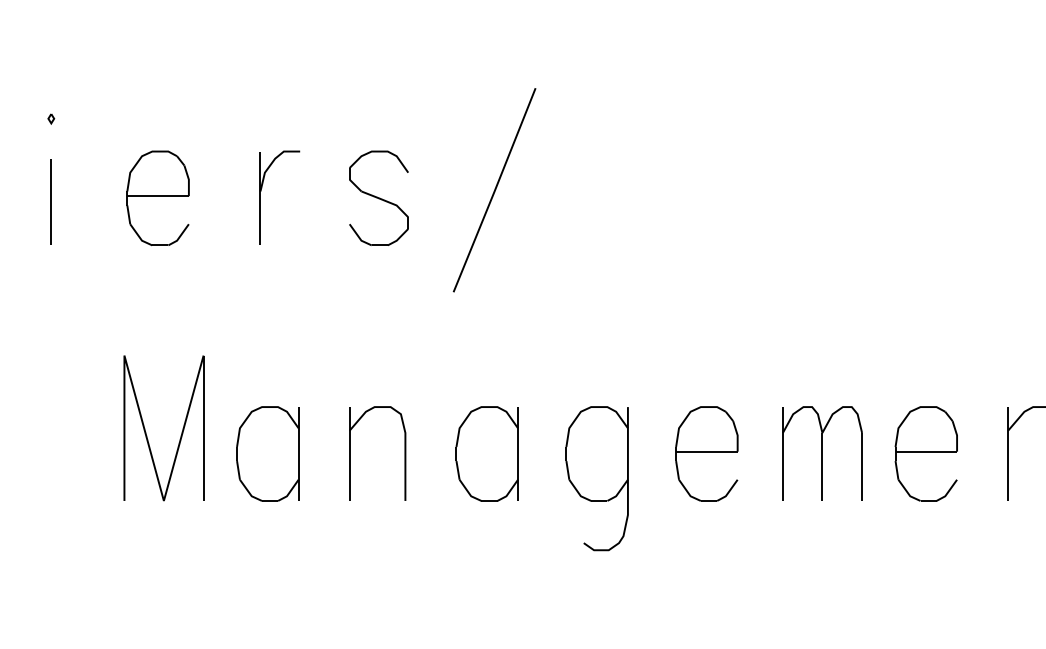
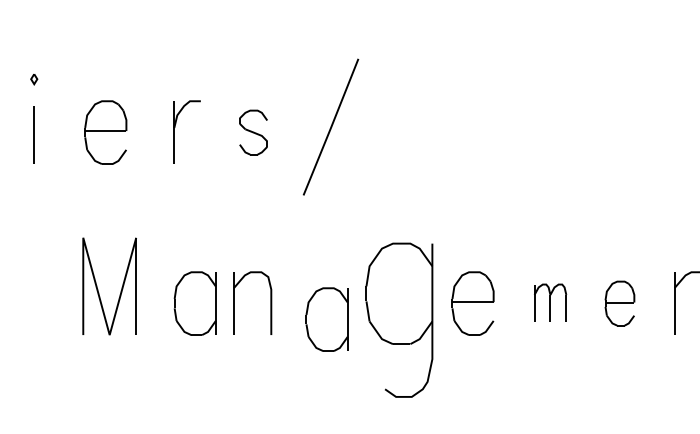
part: (51, 119) -> (34, 79), size x1.6
part: (378, 198) -> (253, 132), size x0.7
part: (822, 452) -> (550, 302), size x0.6
part: (266, 453) -> (194, 303), moved
part: (486, 453) -> (326, 319), moved
part: (925, 453) -> (619, 303), size x0.7
part: (596, 477) -> (399, 319), size x1.6

